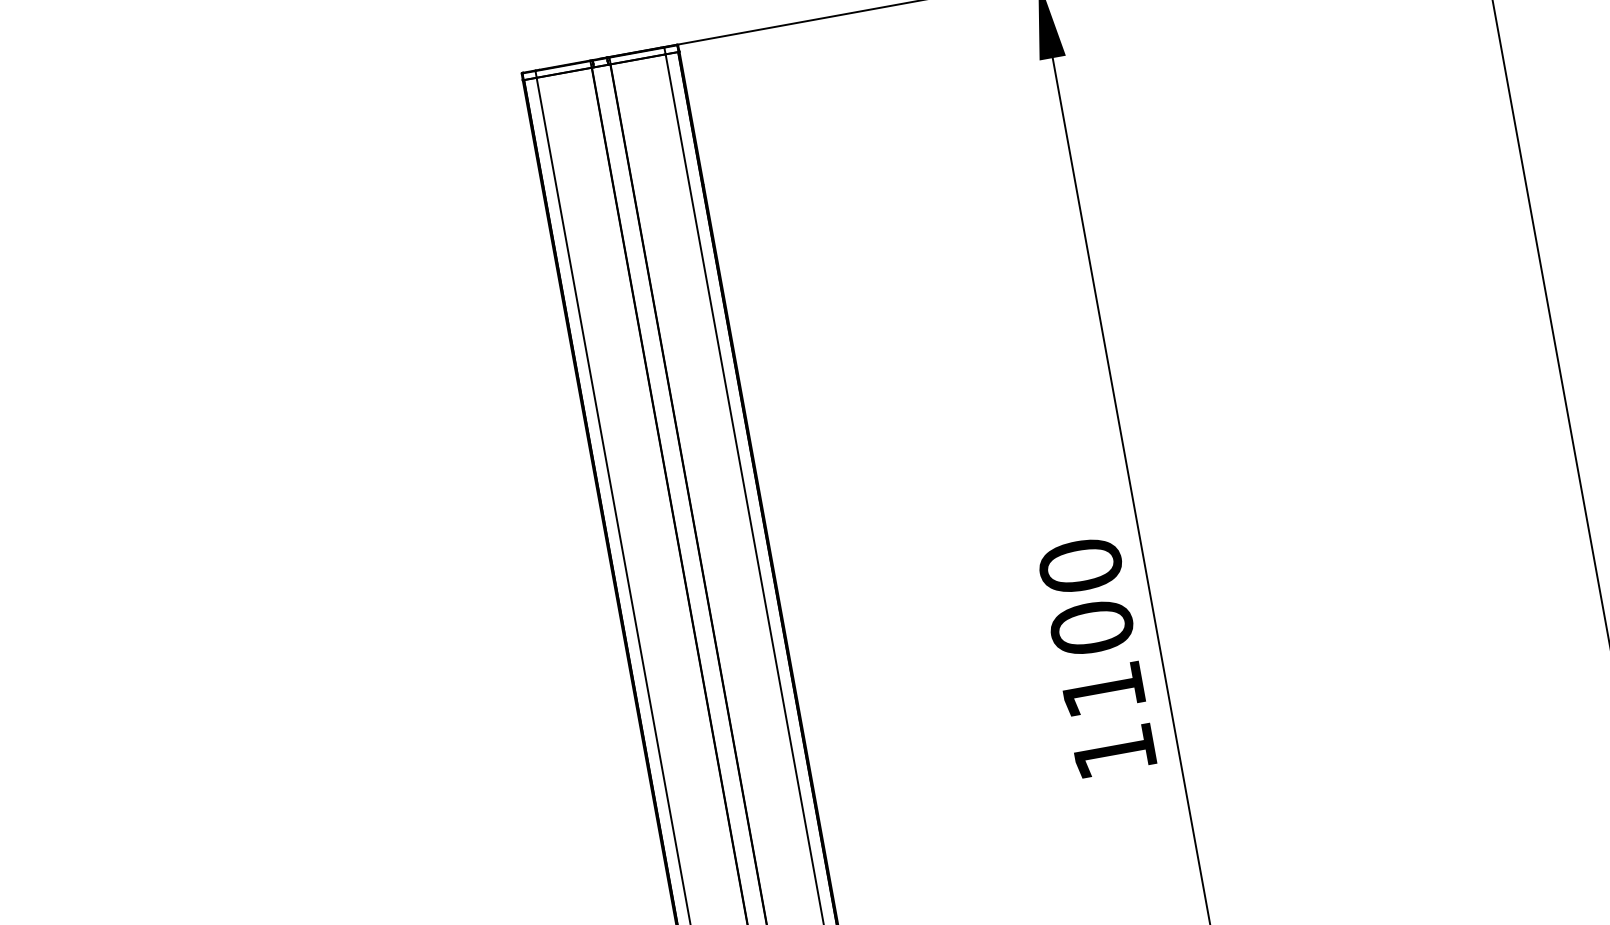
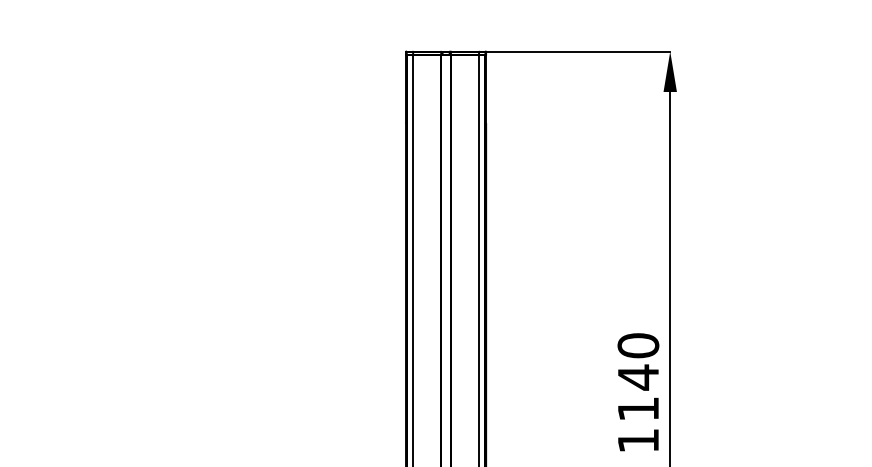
text: (1092, 627) -> (638, 377), 1100 -> 1140

